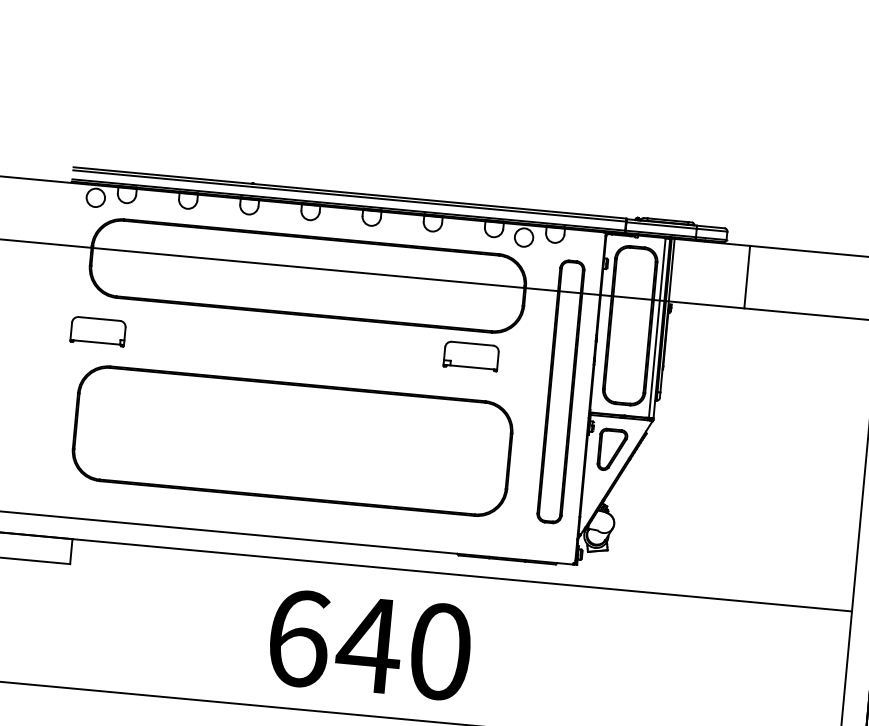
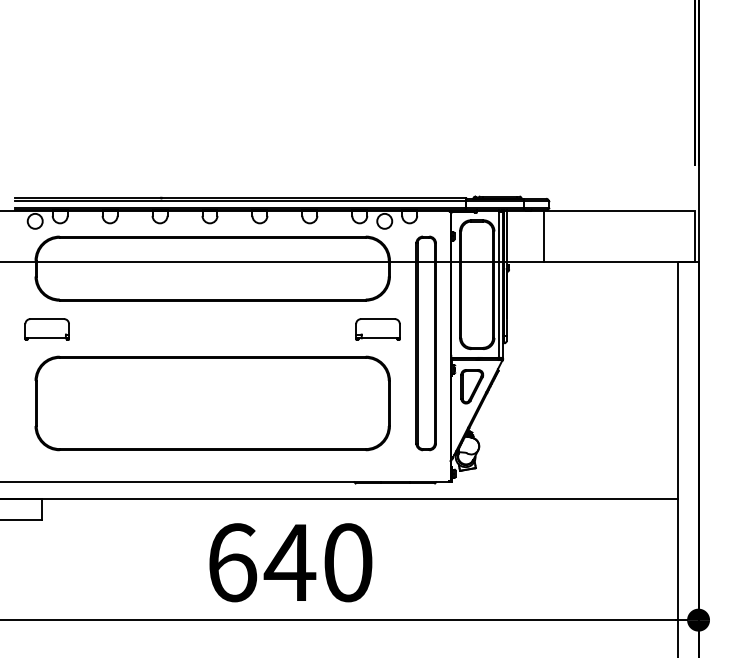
line: (747, 277) -> (544, 236), moved
part: (470, 356) -> (377, 329), moved

